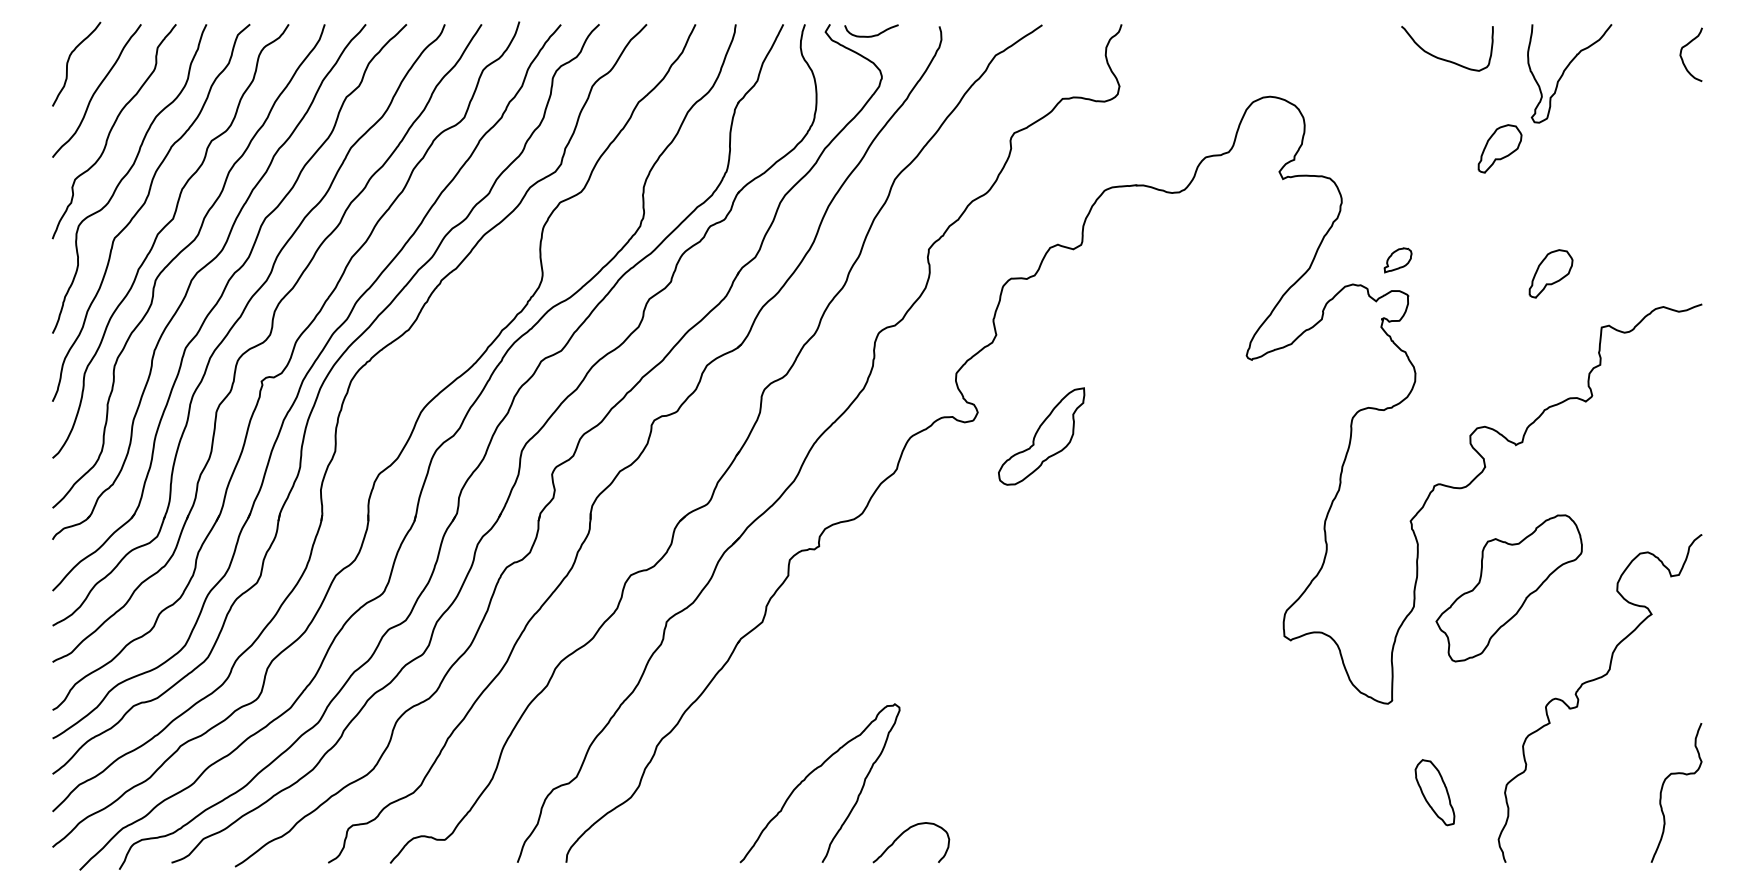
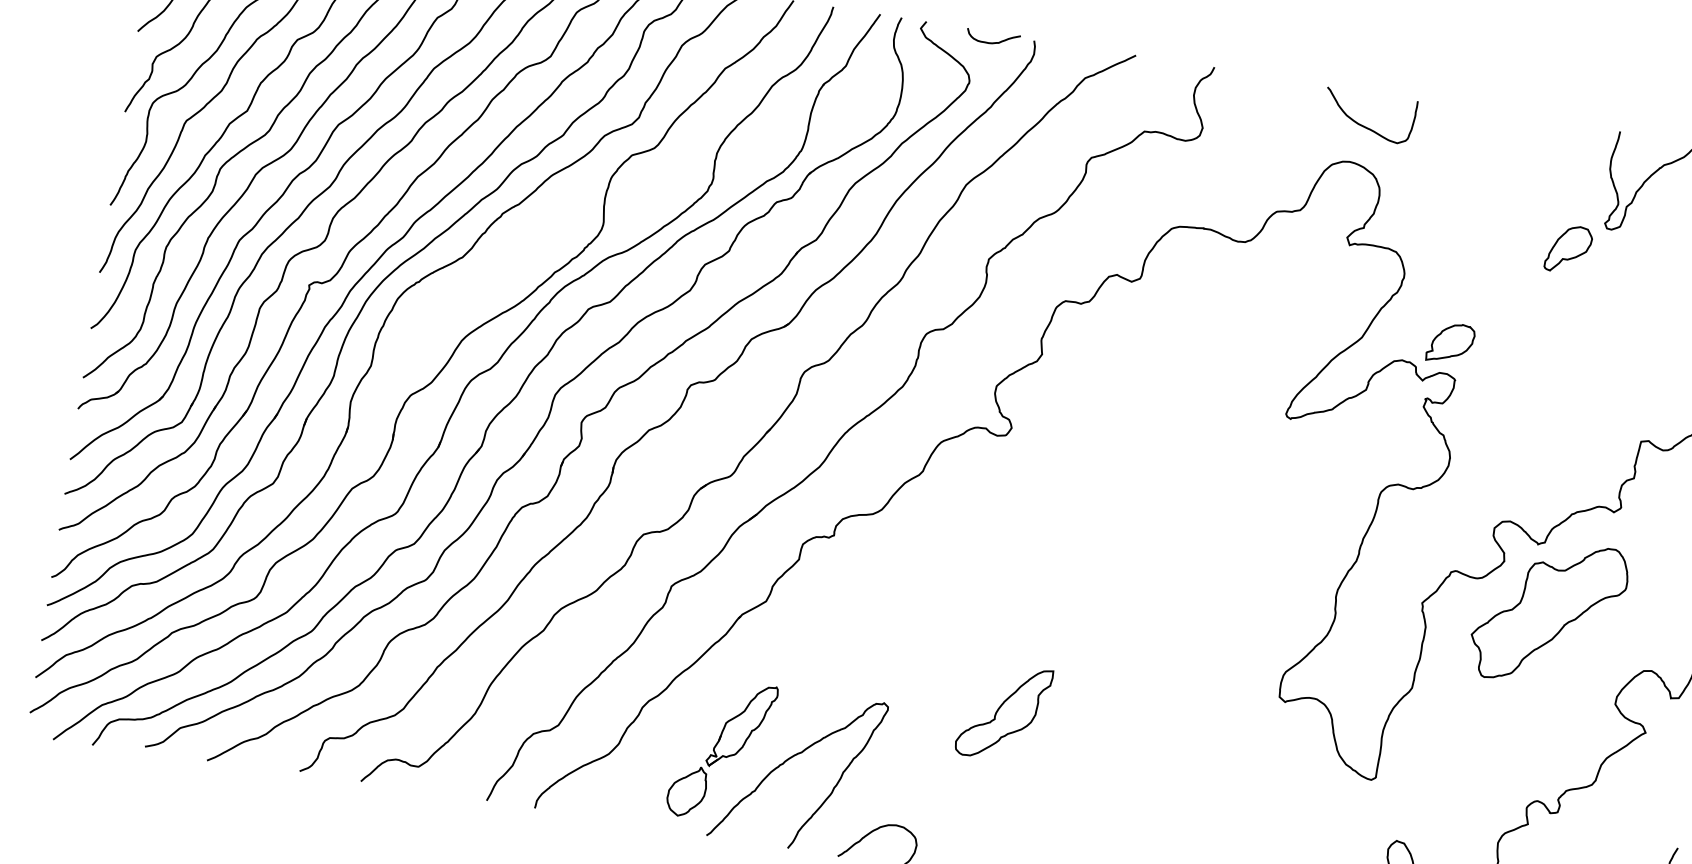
curve: (874, 34) -> (995, 41), moved
curve: (1443, 58) -> (1364, 125), moved
part: (1397, 260) -> (1450, 343), size x1.67
part: (1550, 273) -> (1599, 380), removed
part: (1041, 436) -> (1003, 712), moved
part: (1508, 588) -> (1548, 613), moved
part: (741, 776) -> (721, 750), added

